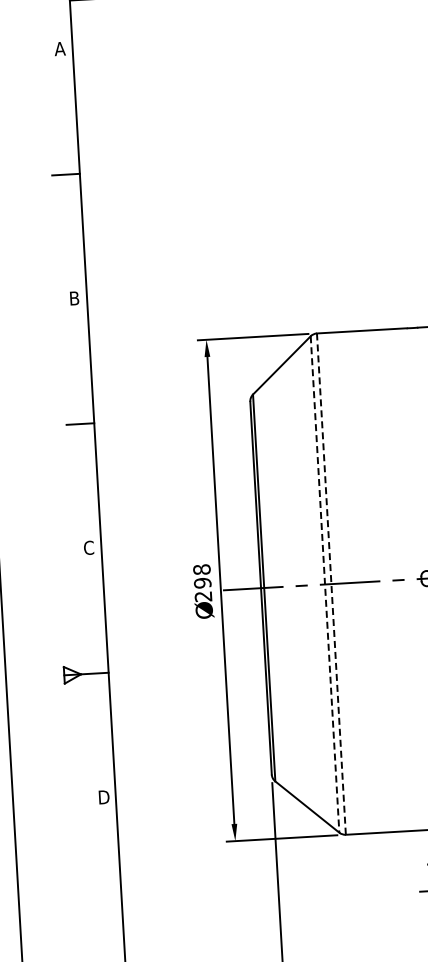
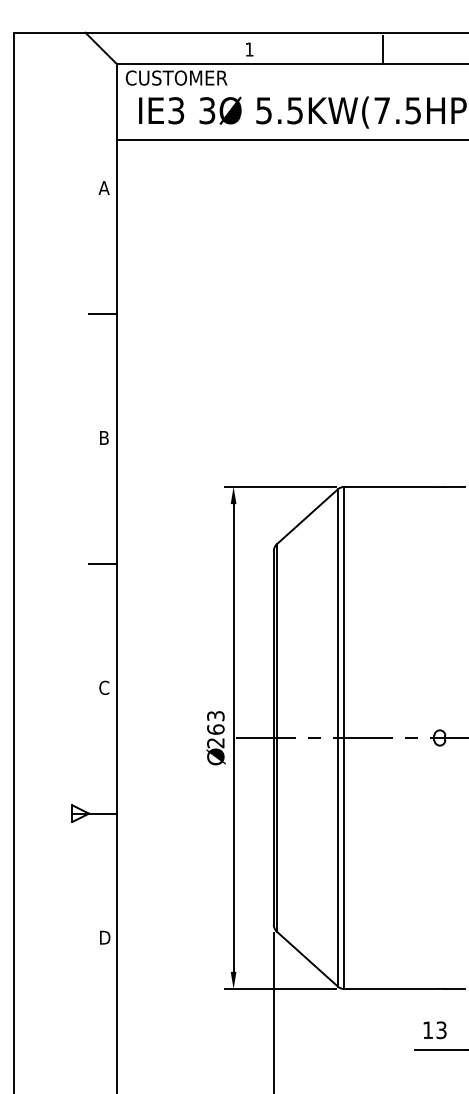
text: (201, 576) -> (215, 722), 298 -> 263
line: (324, 584) -> (337, 737), dashed -> solid
line: (331, 584) -> (344, 738), dashed -> solid

